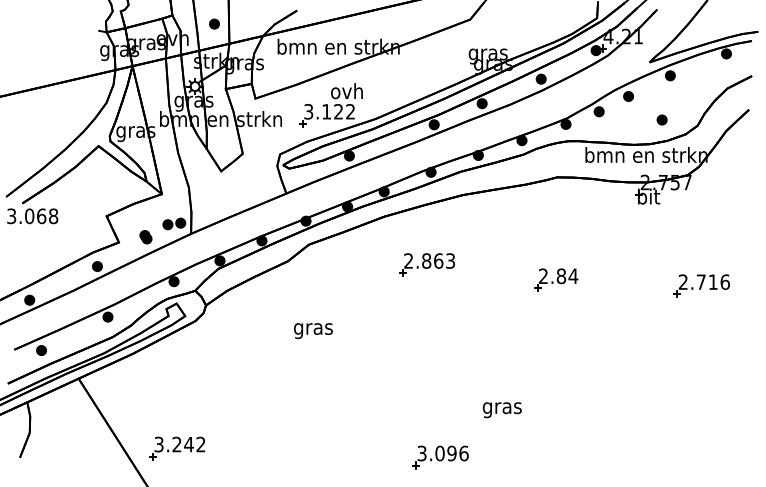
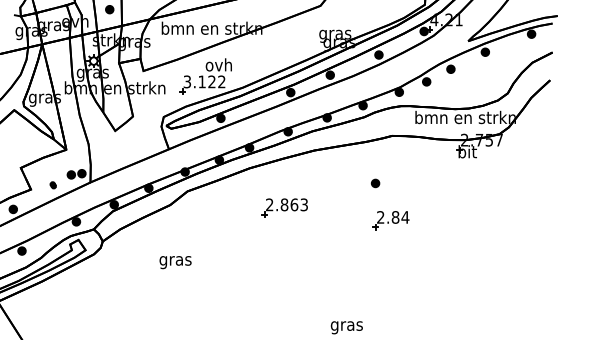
part: (661, 119) -> (375, 183), moved
part: (145, 237) -> (52, 185), size x0.6
part: (701, 285) -> (510, 225), removed
text: (313, 331) -> (175, 262), moved

